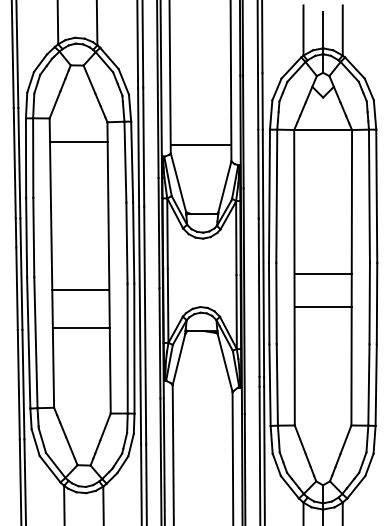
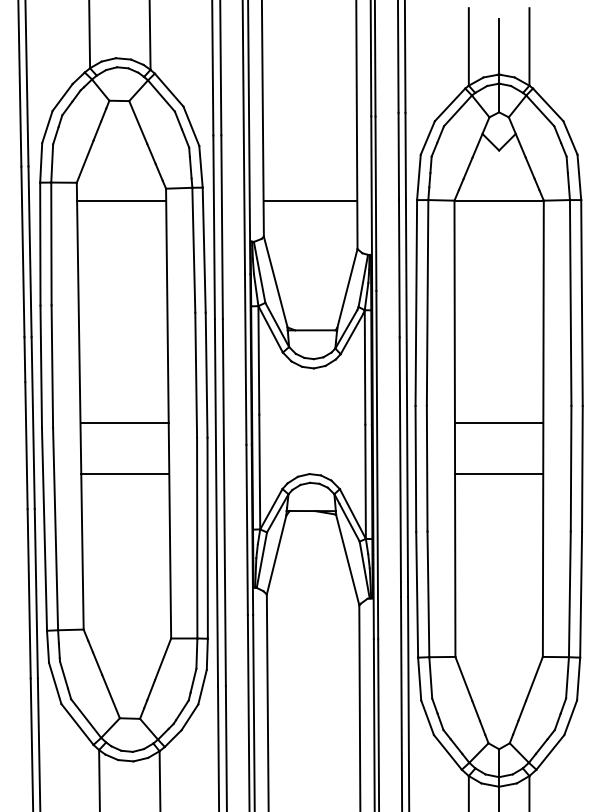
line: (78, 142) -> (121, 201), moved
line: (200, 145) -> (309, 201), moved
line: (80, 289) -> (124, 422), moved
line: (80, 327) -> (124, 473), moved

